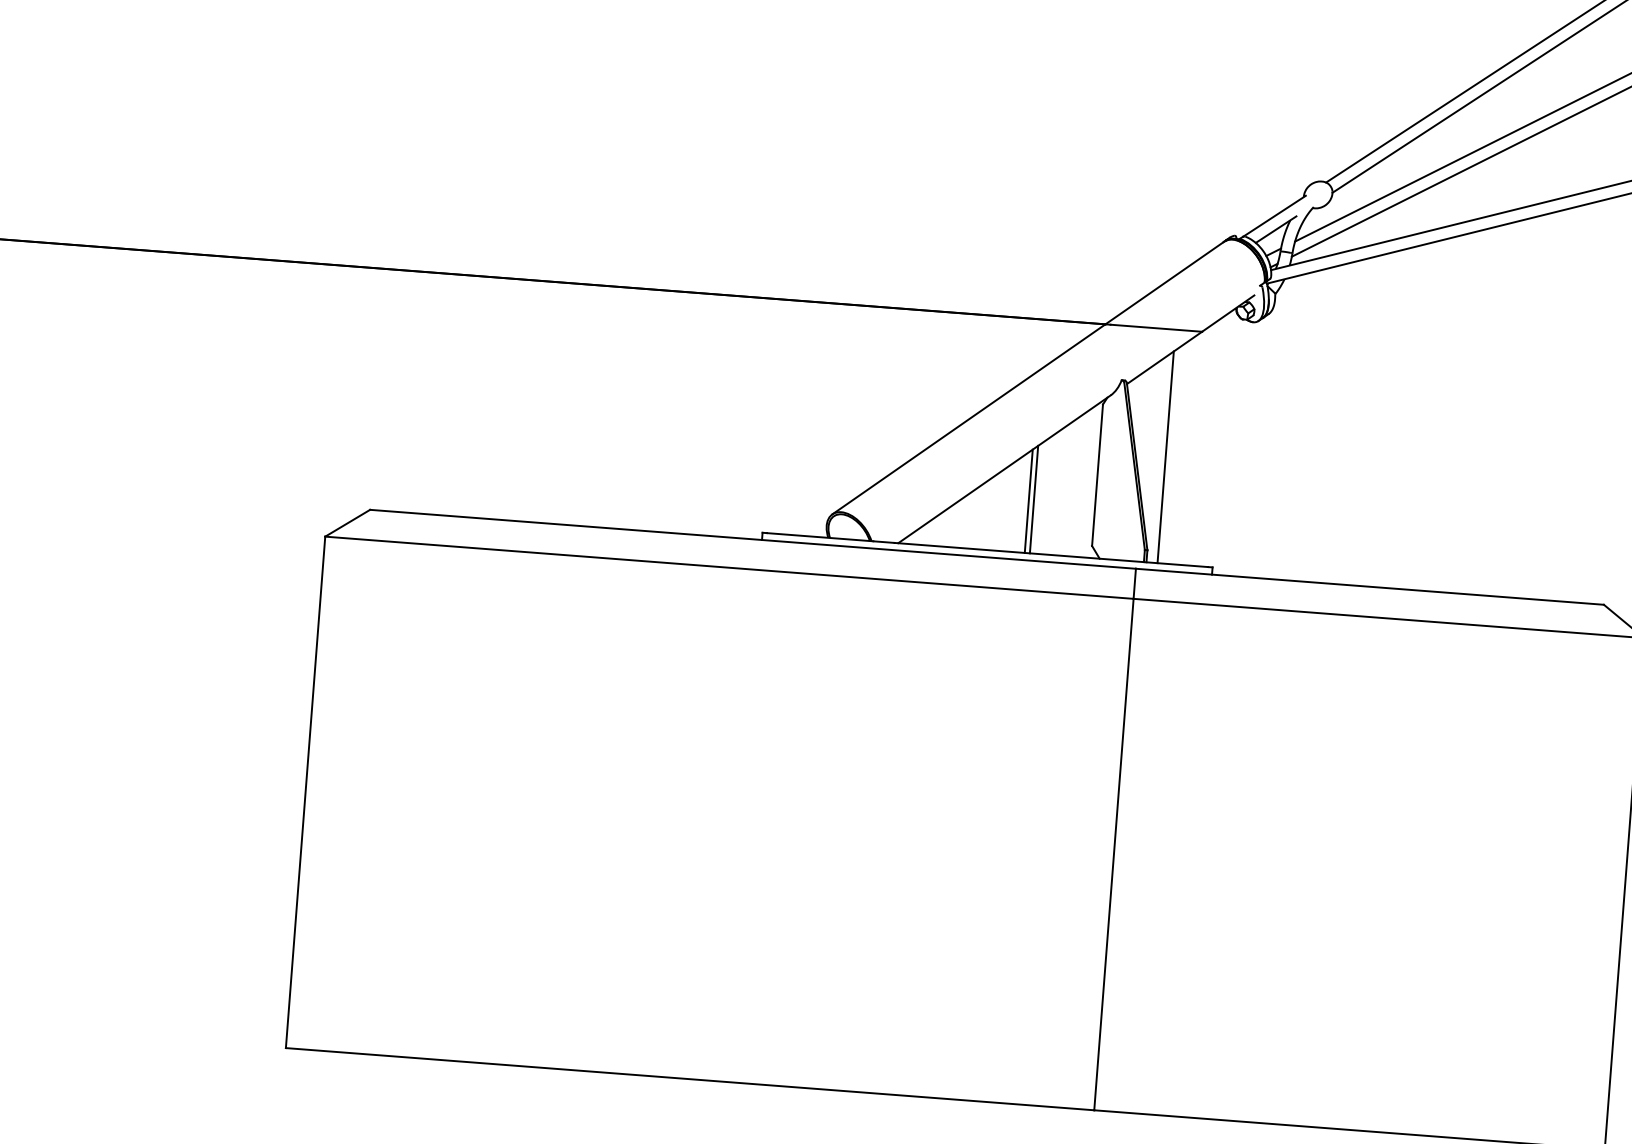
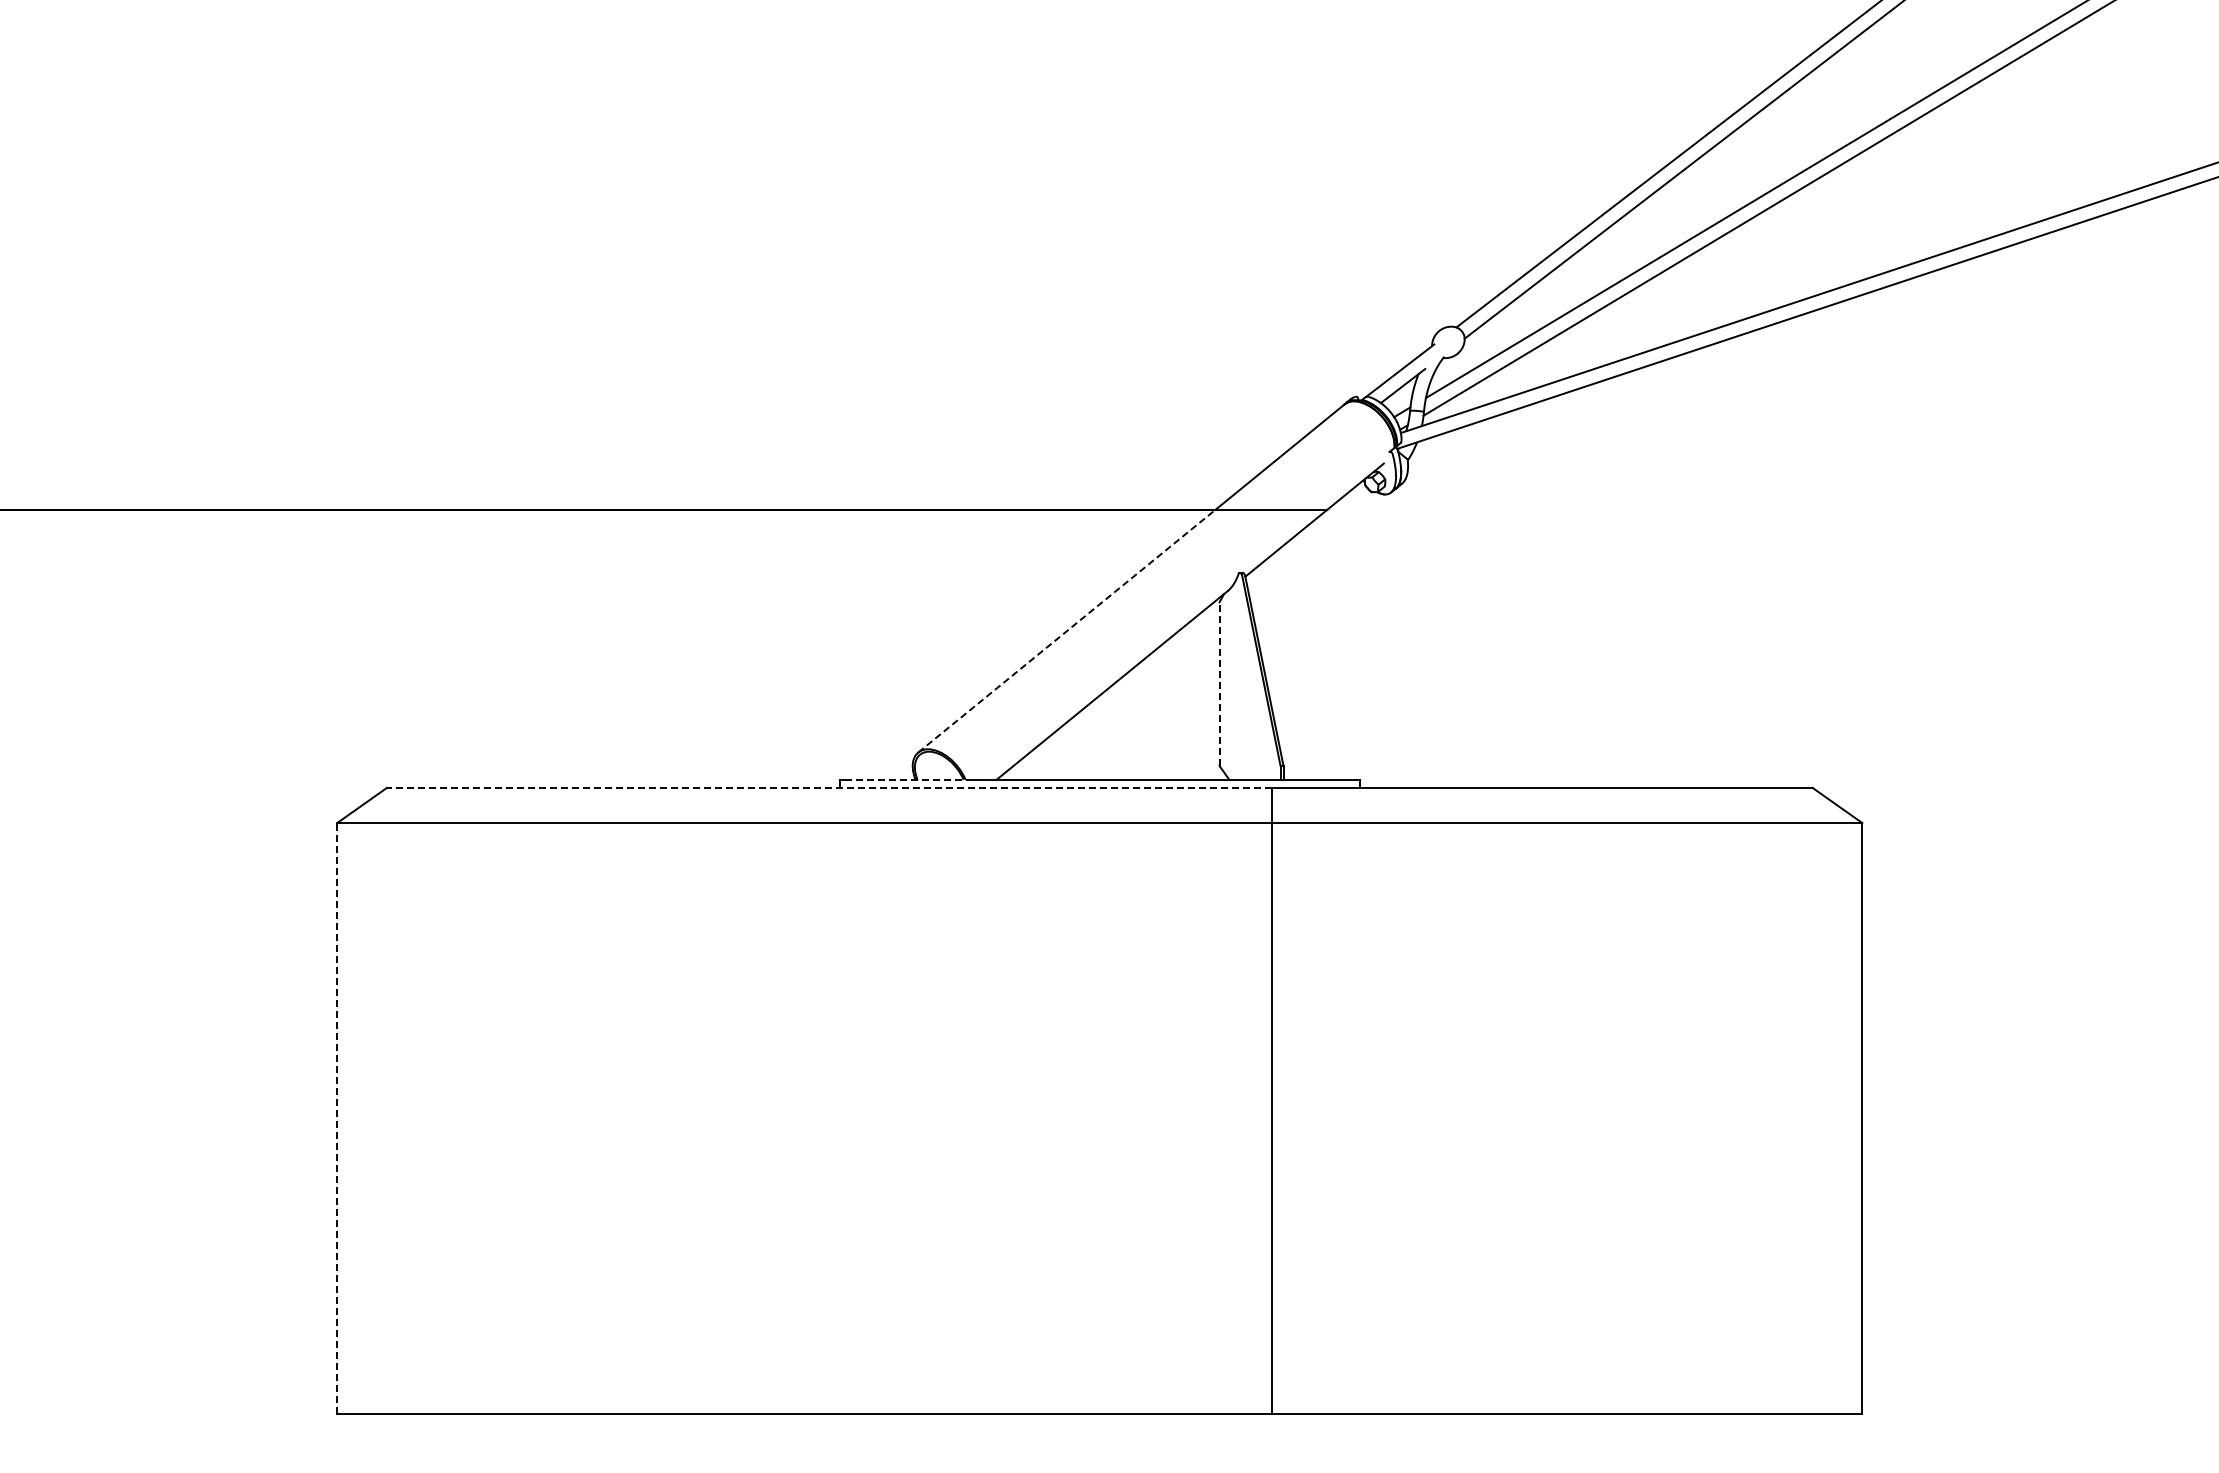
line: (968, 419) -> (1066, 631), solid -> dashed
line: (1165, 457) -> (1296, 657), removed
line: (1097, 475) -> (1219, 684), solid -> dashed
line: (1033, 499) -> (1148, 717), removed
line: (1028, 500) -> (1142, 719), removed
line: (820, 536) -> (906, 779), solid -> dashed
line: (753, 539) -> (829, 788), solid -> dashed
line: (305, 792) -> (337, 1118), solid -> dashed

